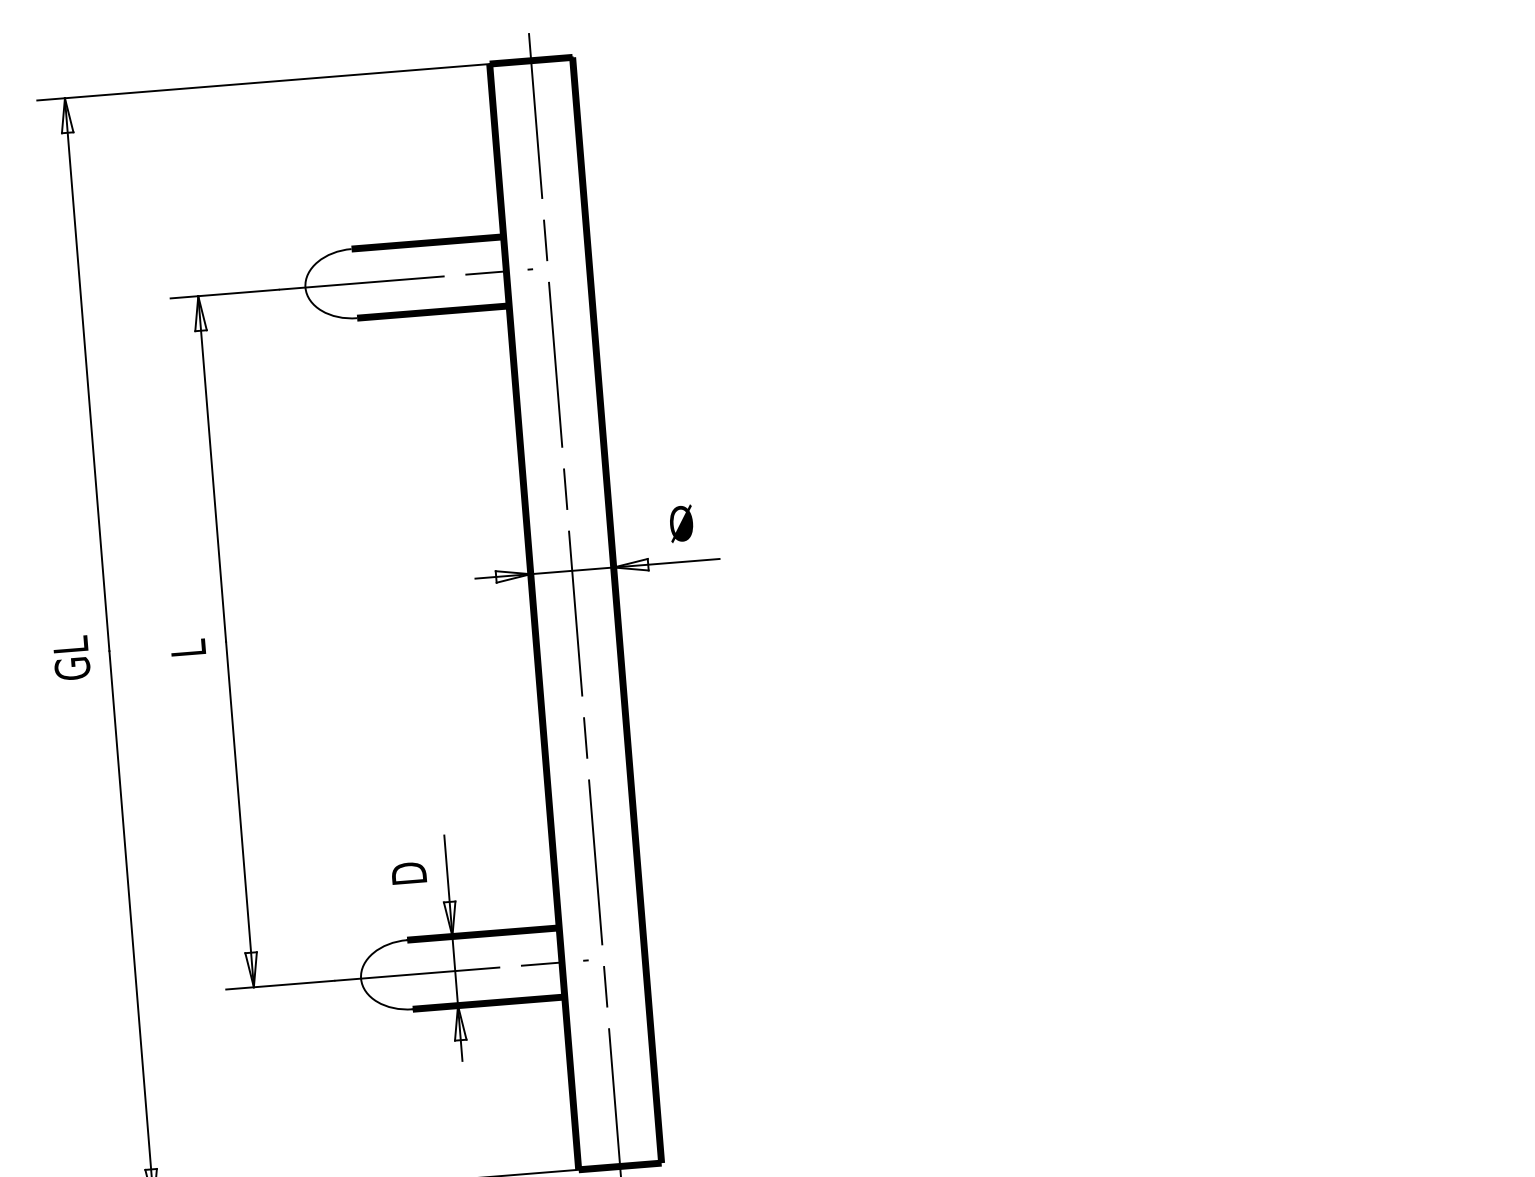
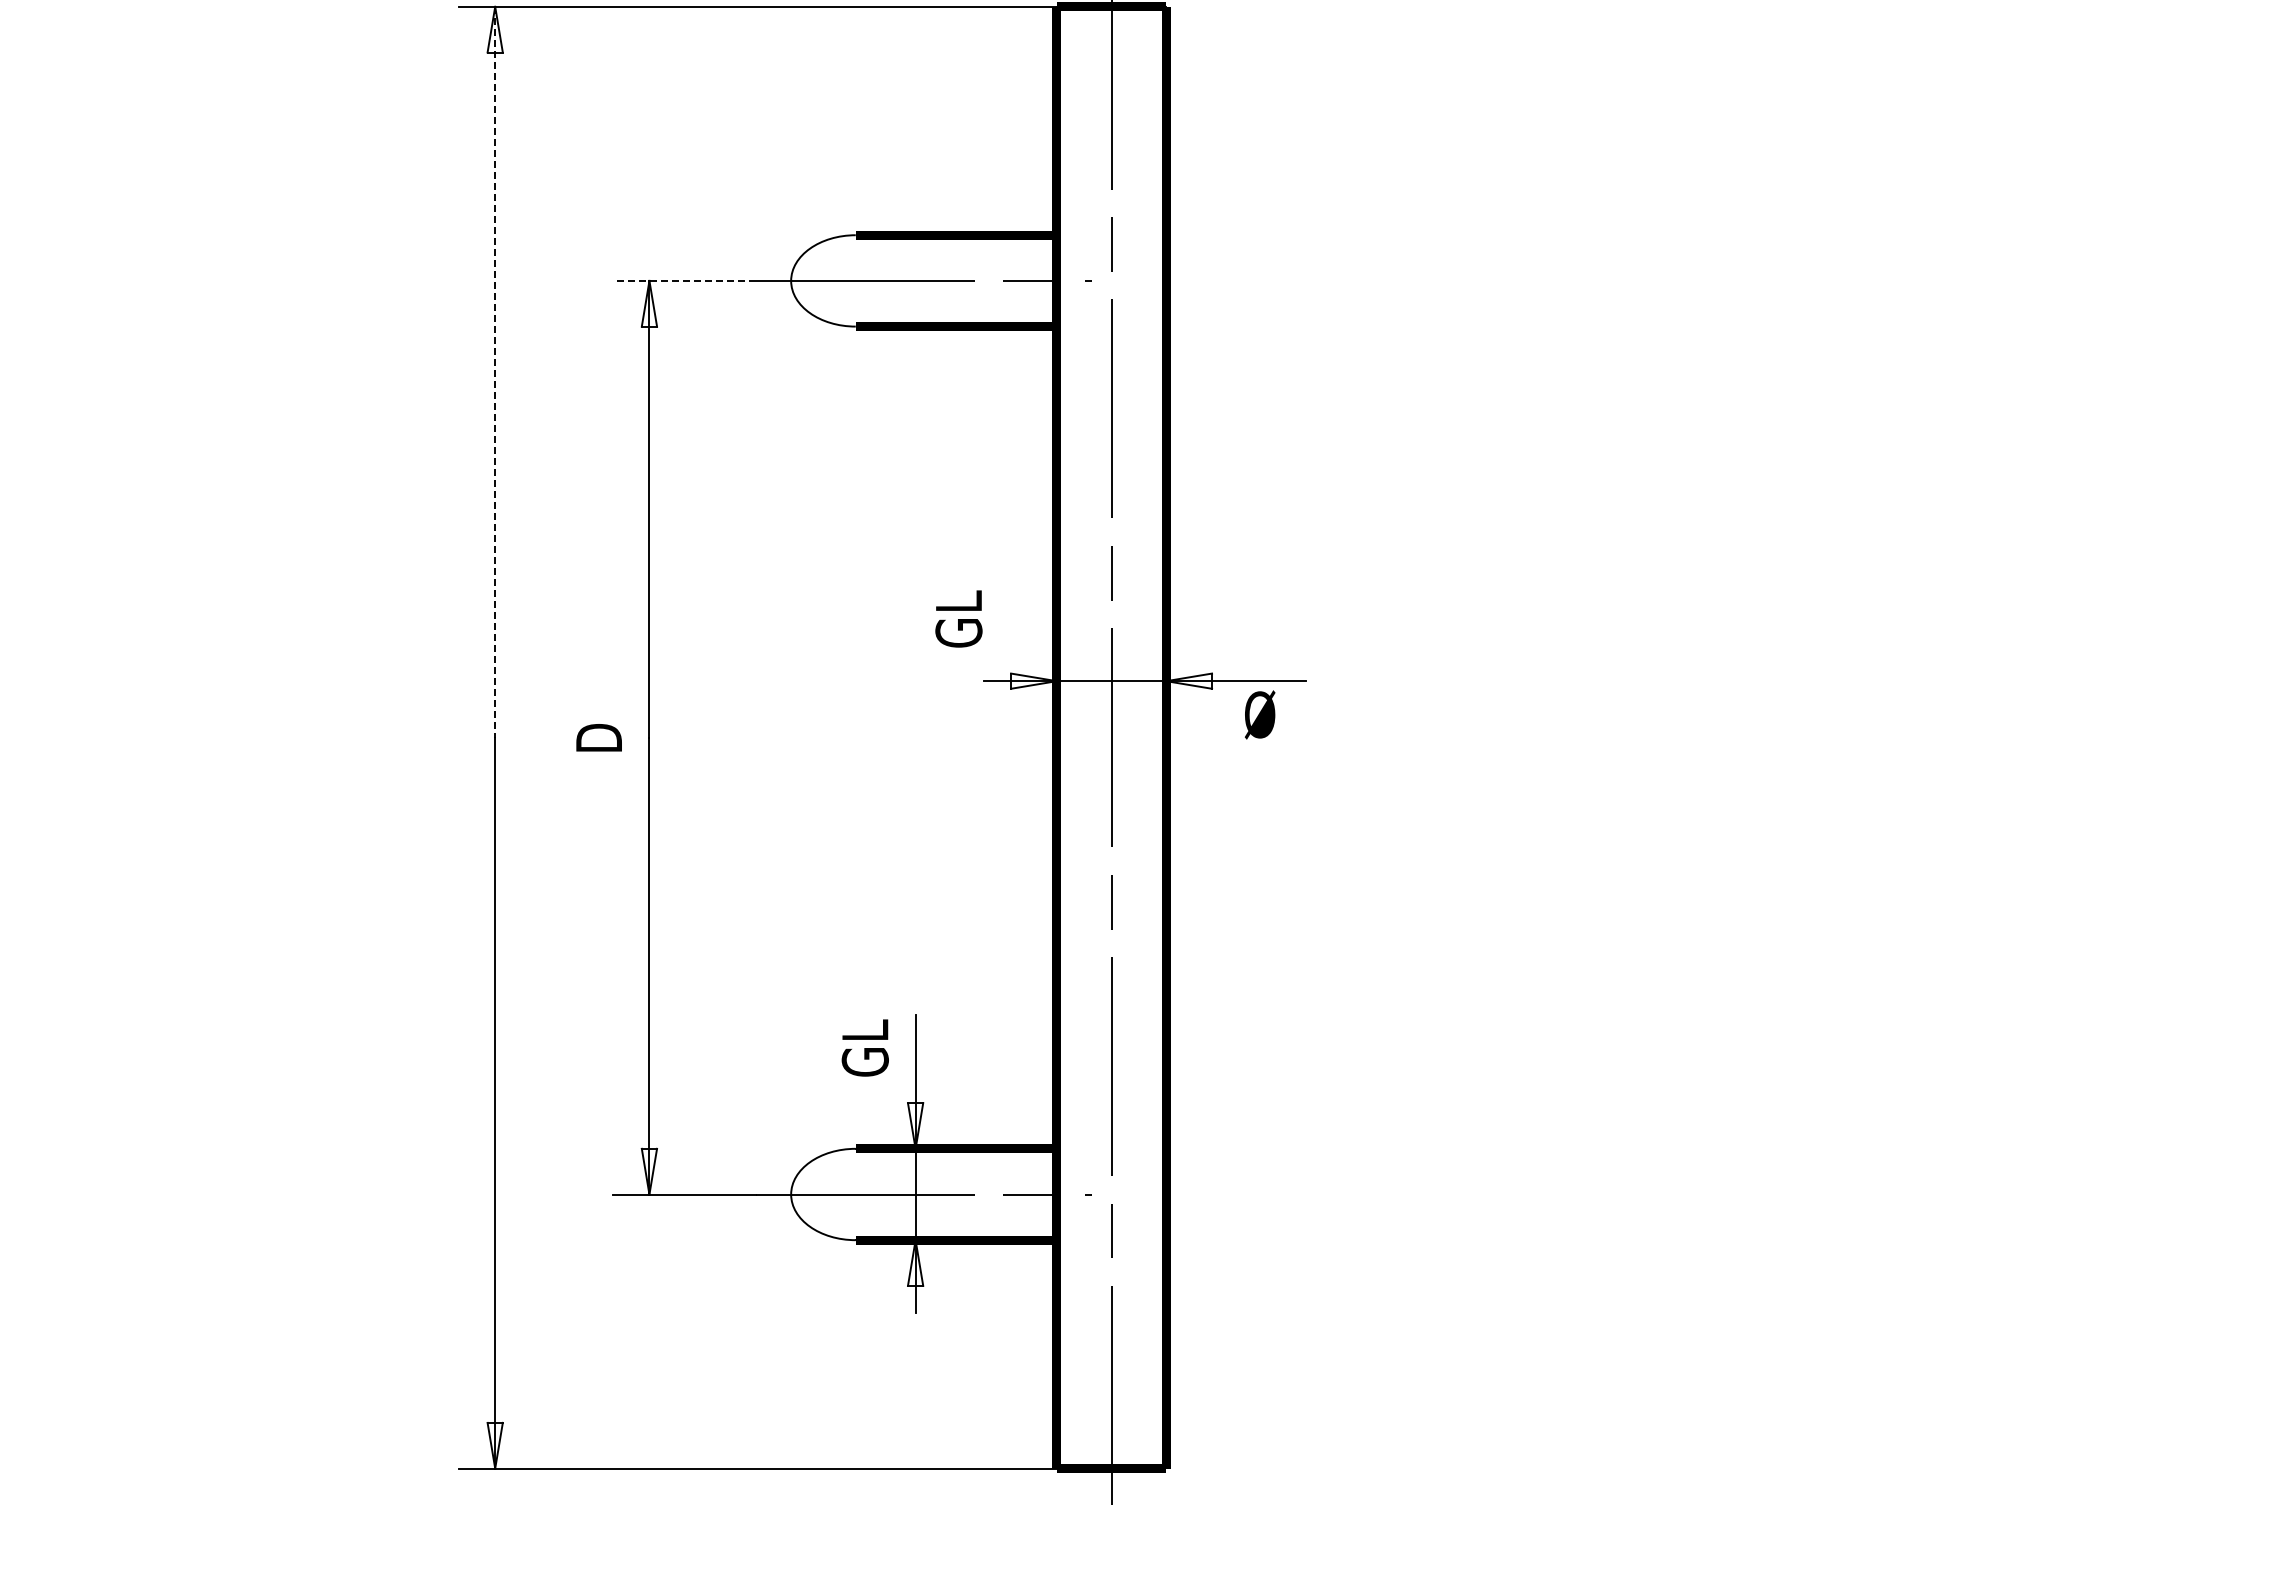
line: (224, 293) -> (683, 280), solid -> dashed
line: (87, 374) -> (495, 372), solid -> dashed
text: (681, 523) -> (1259, 714), moved
text: (187, 644) -> (598, 737), L -> D
text: (71, 657) -> (958, 618), moved
text: (407, 862) -> (864, 1047), D -> GL

